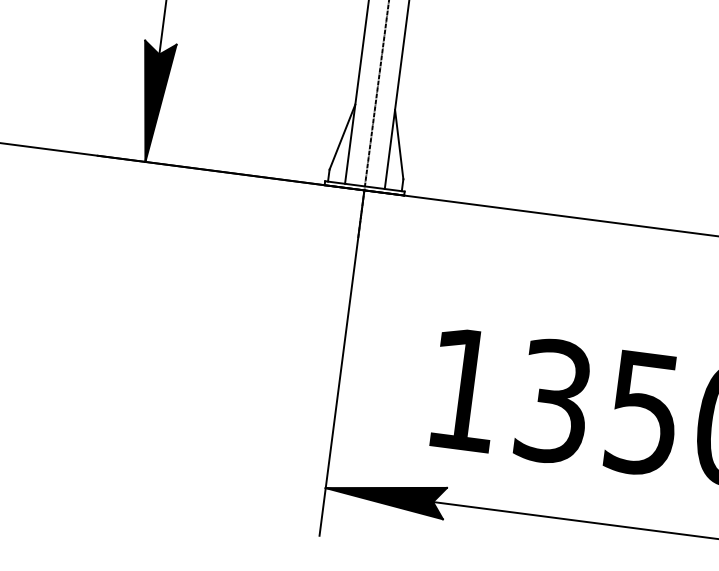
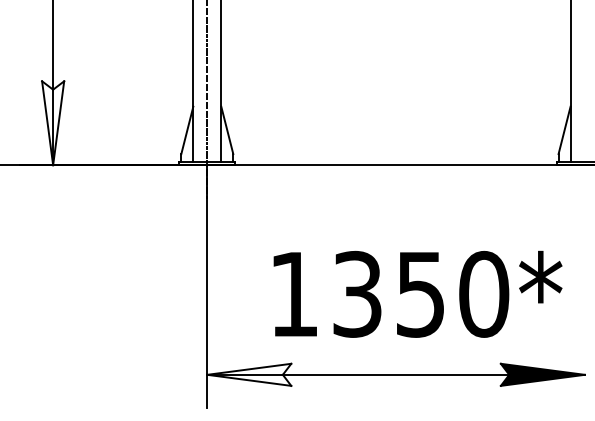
fill: (153, 102) -> (53, 123), removed
fill: (385, 495) -> (249, 374), removed

